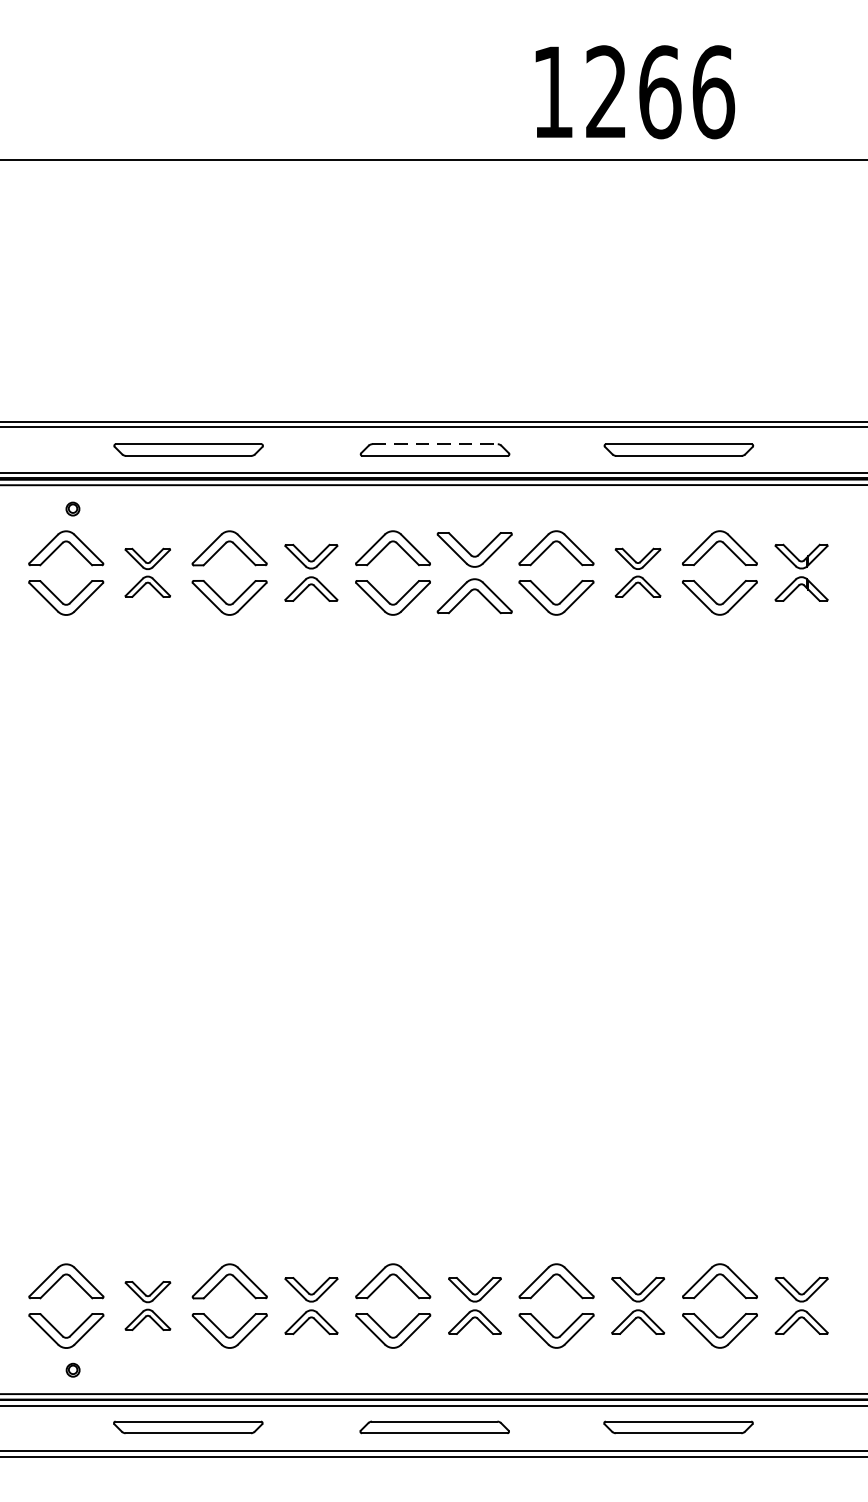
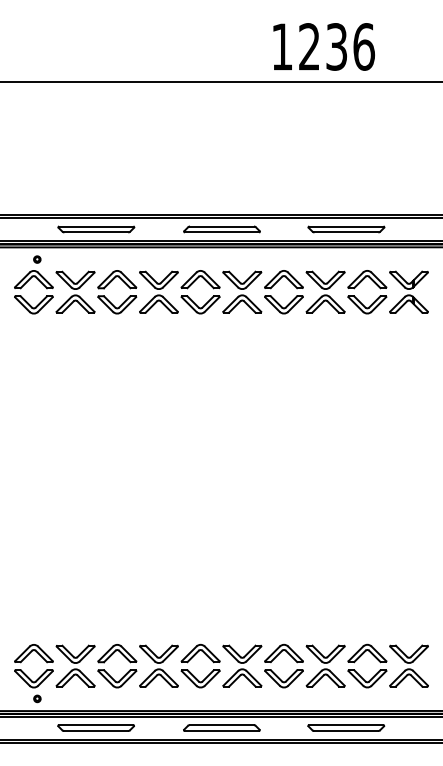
text: (659, 91) -> (336, 46), 1266 -> 1236
line: (435, 444) -> (222, 226), dashed -> solid
part: (147, 571) -> (75, 291), size x1.67
part: (310, 571) -> (158, 291), size x1.43
part: (637, 571) -> (325, 291), size x1.67
part: (800, 571) -> (408, 291), size x1.43
part: (147, 1304) -> (75, 665), size x1.67
part: (310, 1304) -> (158, 665), size x1.43
part: (475, 1304) -> (242, 665), size x1.43
part: (637, 1304) -> (325, 665), size x1.43
part: (800, 1304) -> (408, 665), size x1.43

